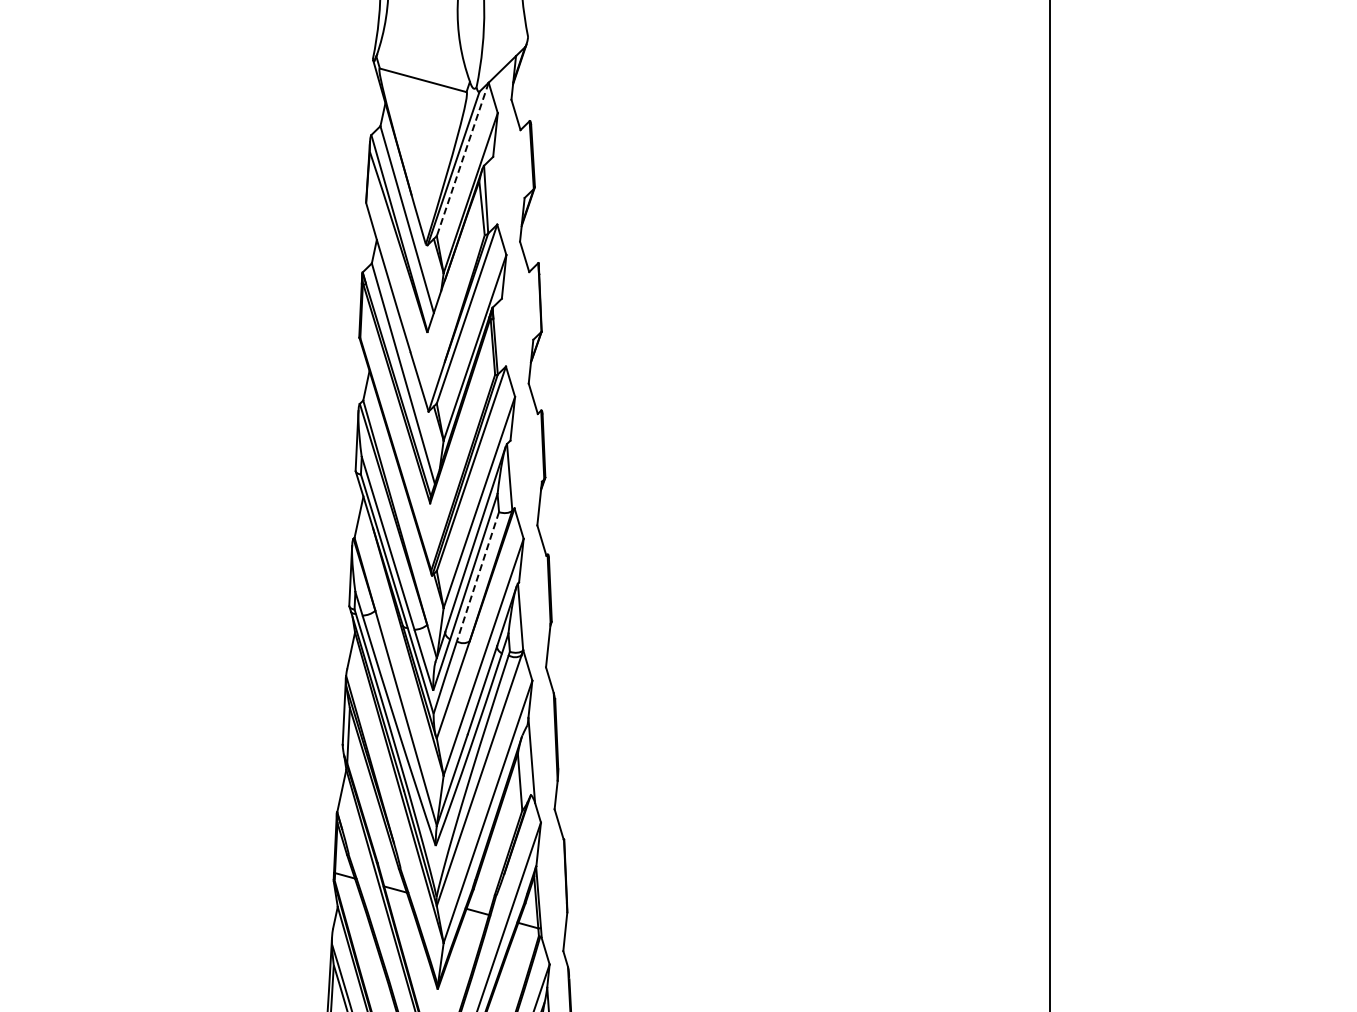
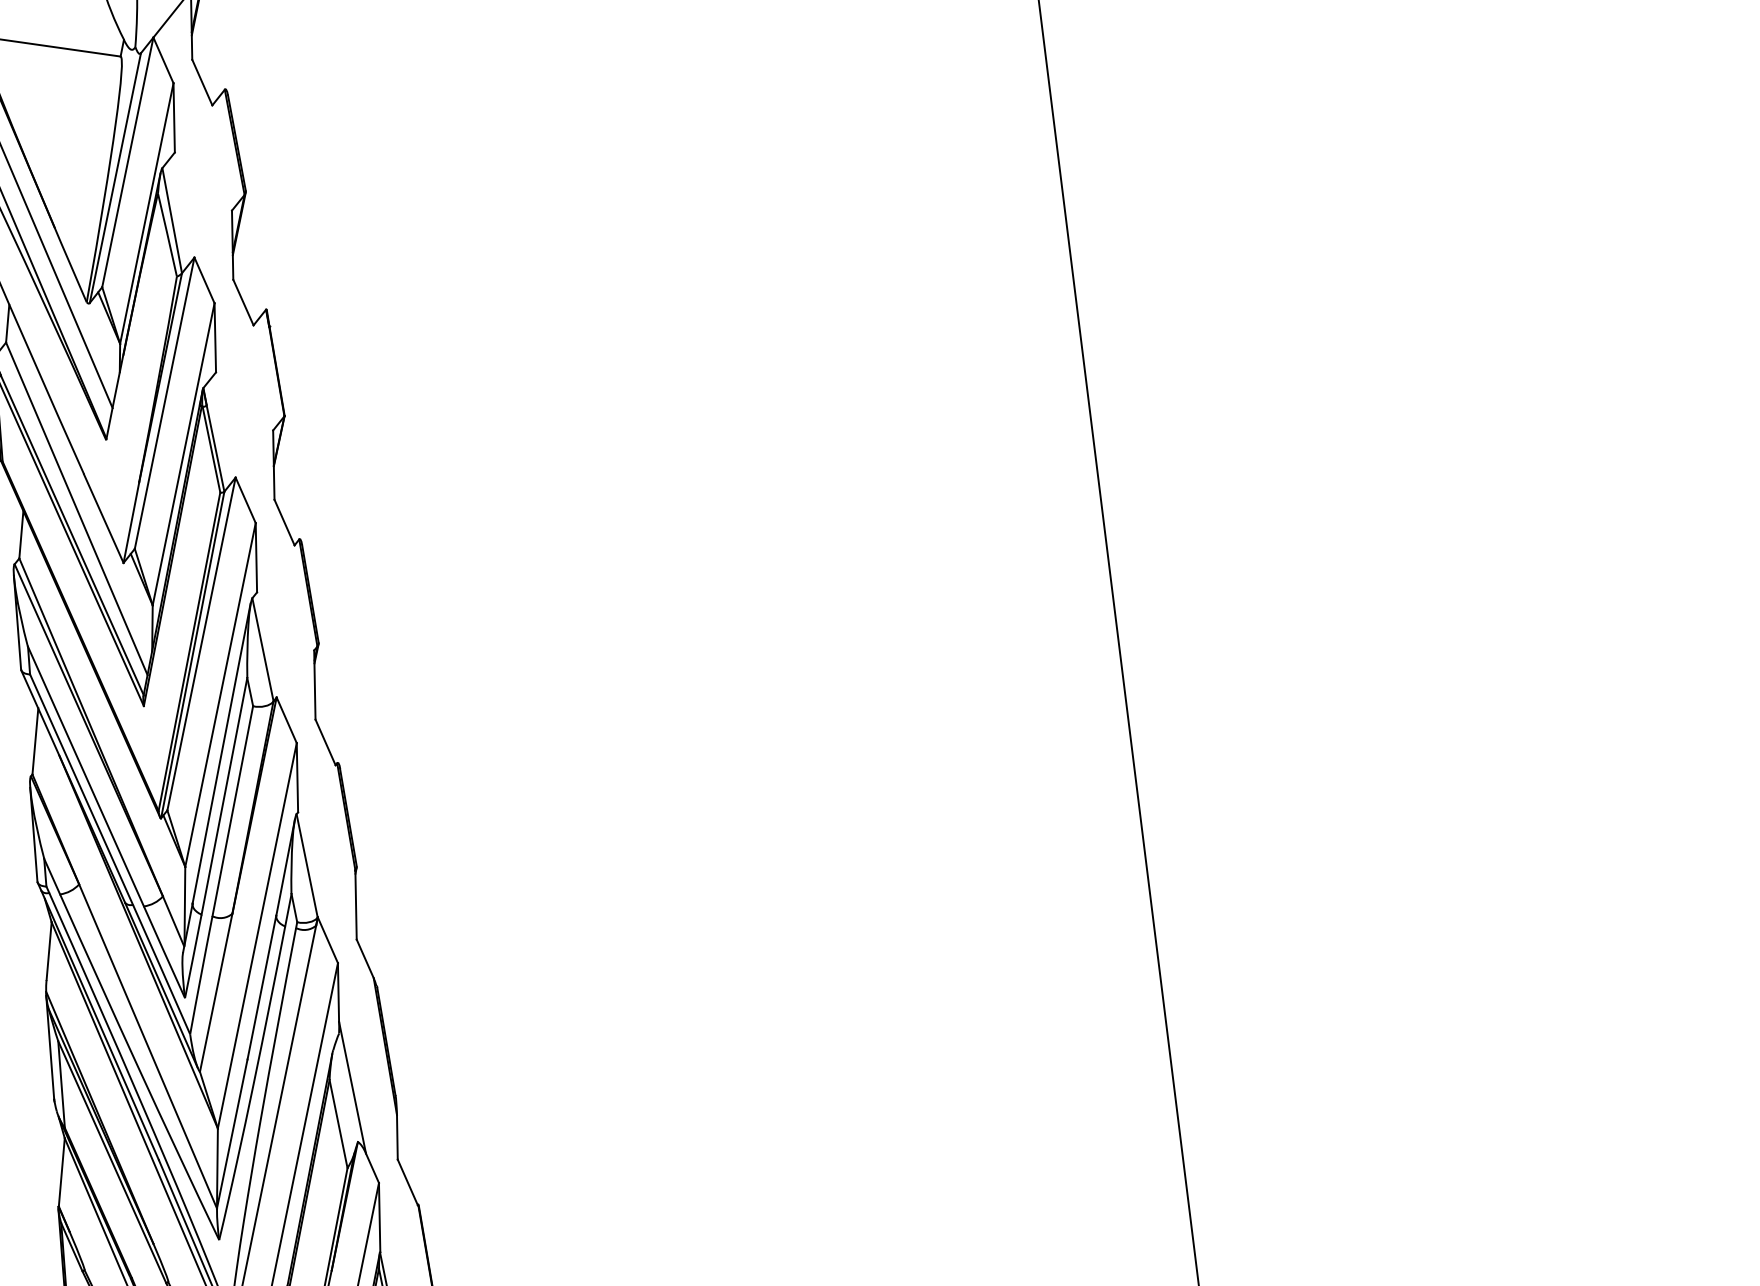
line: (462, 159) -> (127, 162), dashed -> solid
line: (478, 576) -> (233, 810), dashed -> solid

